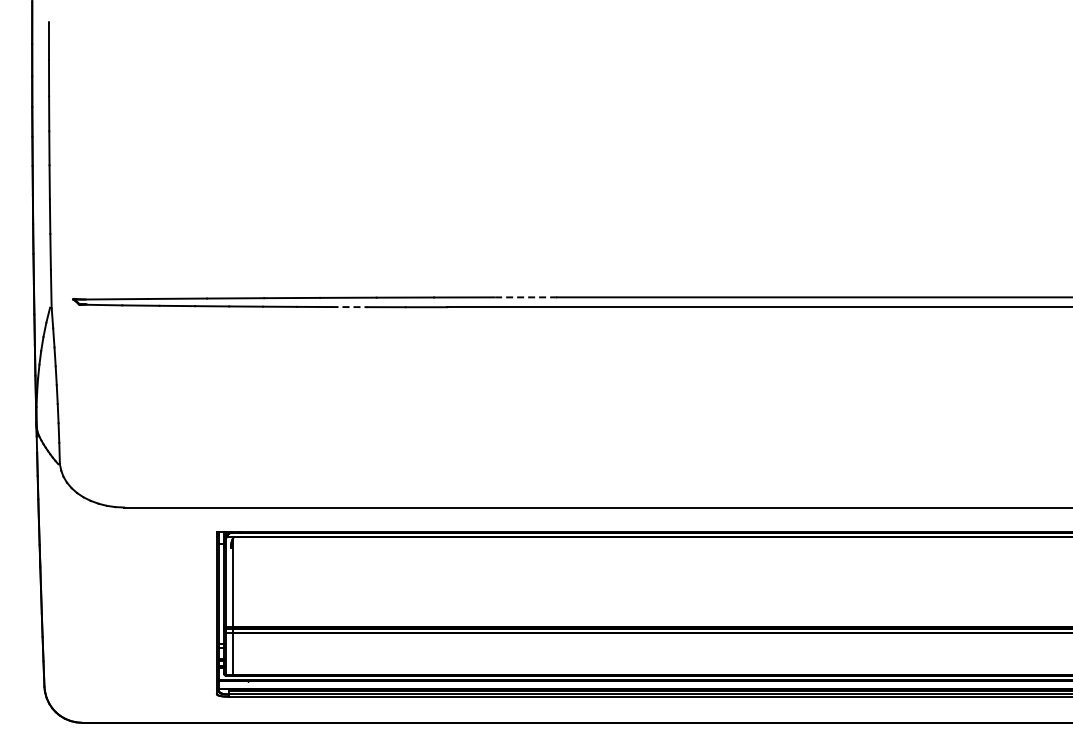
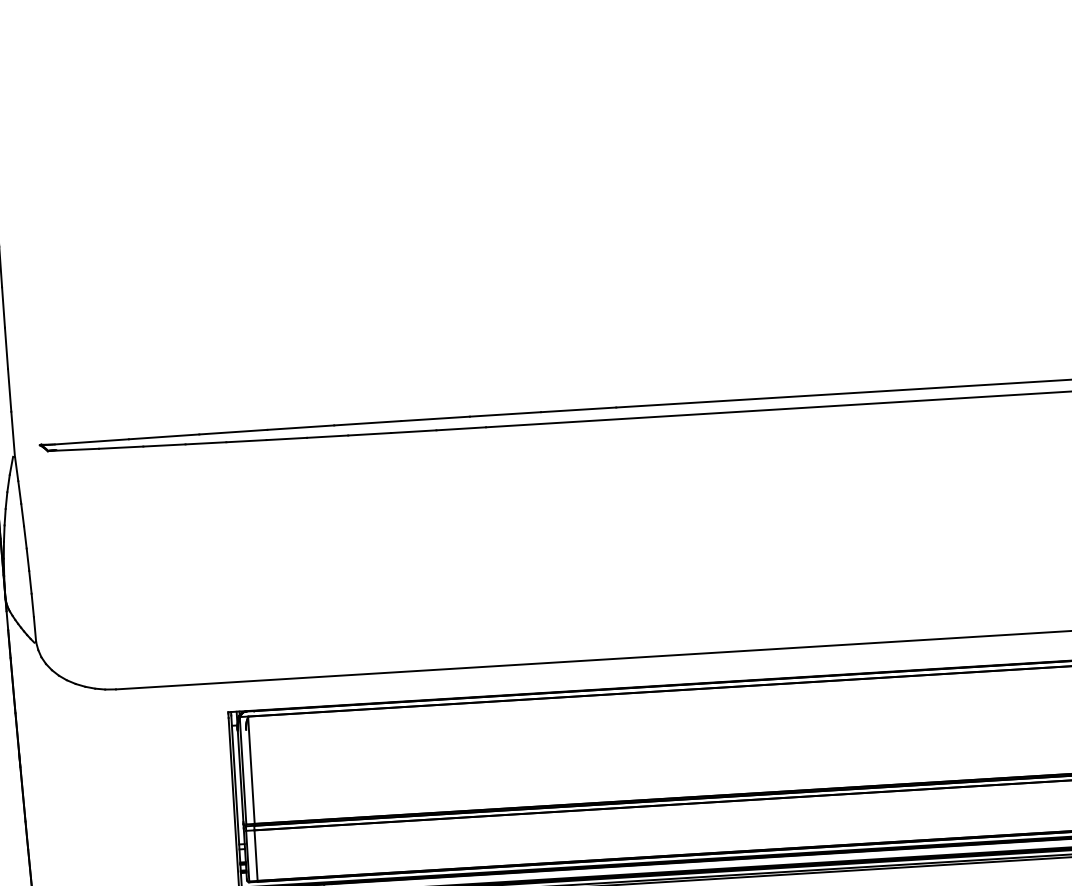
line: (525, 297) -> (578, 410), dashed -> solid
line: (350, 307) -> (370, 434), dashed -> solid

